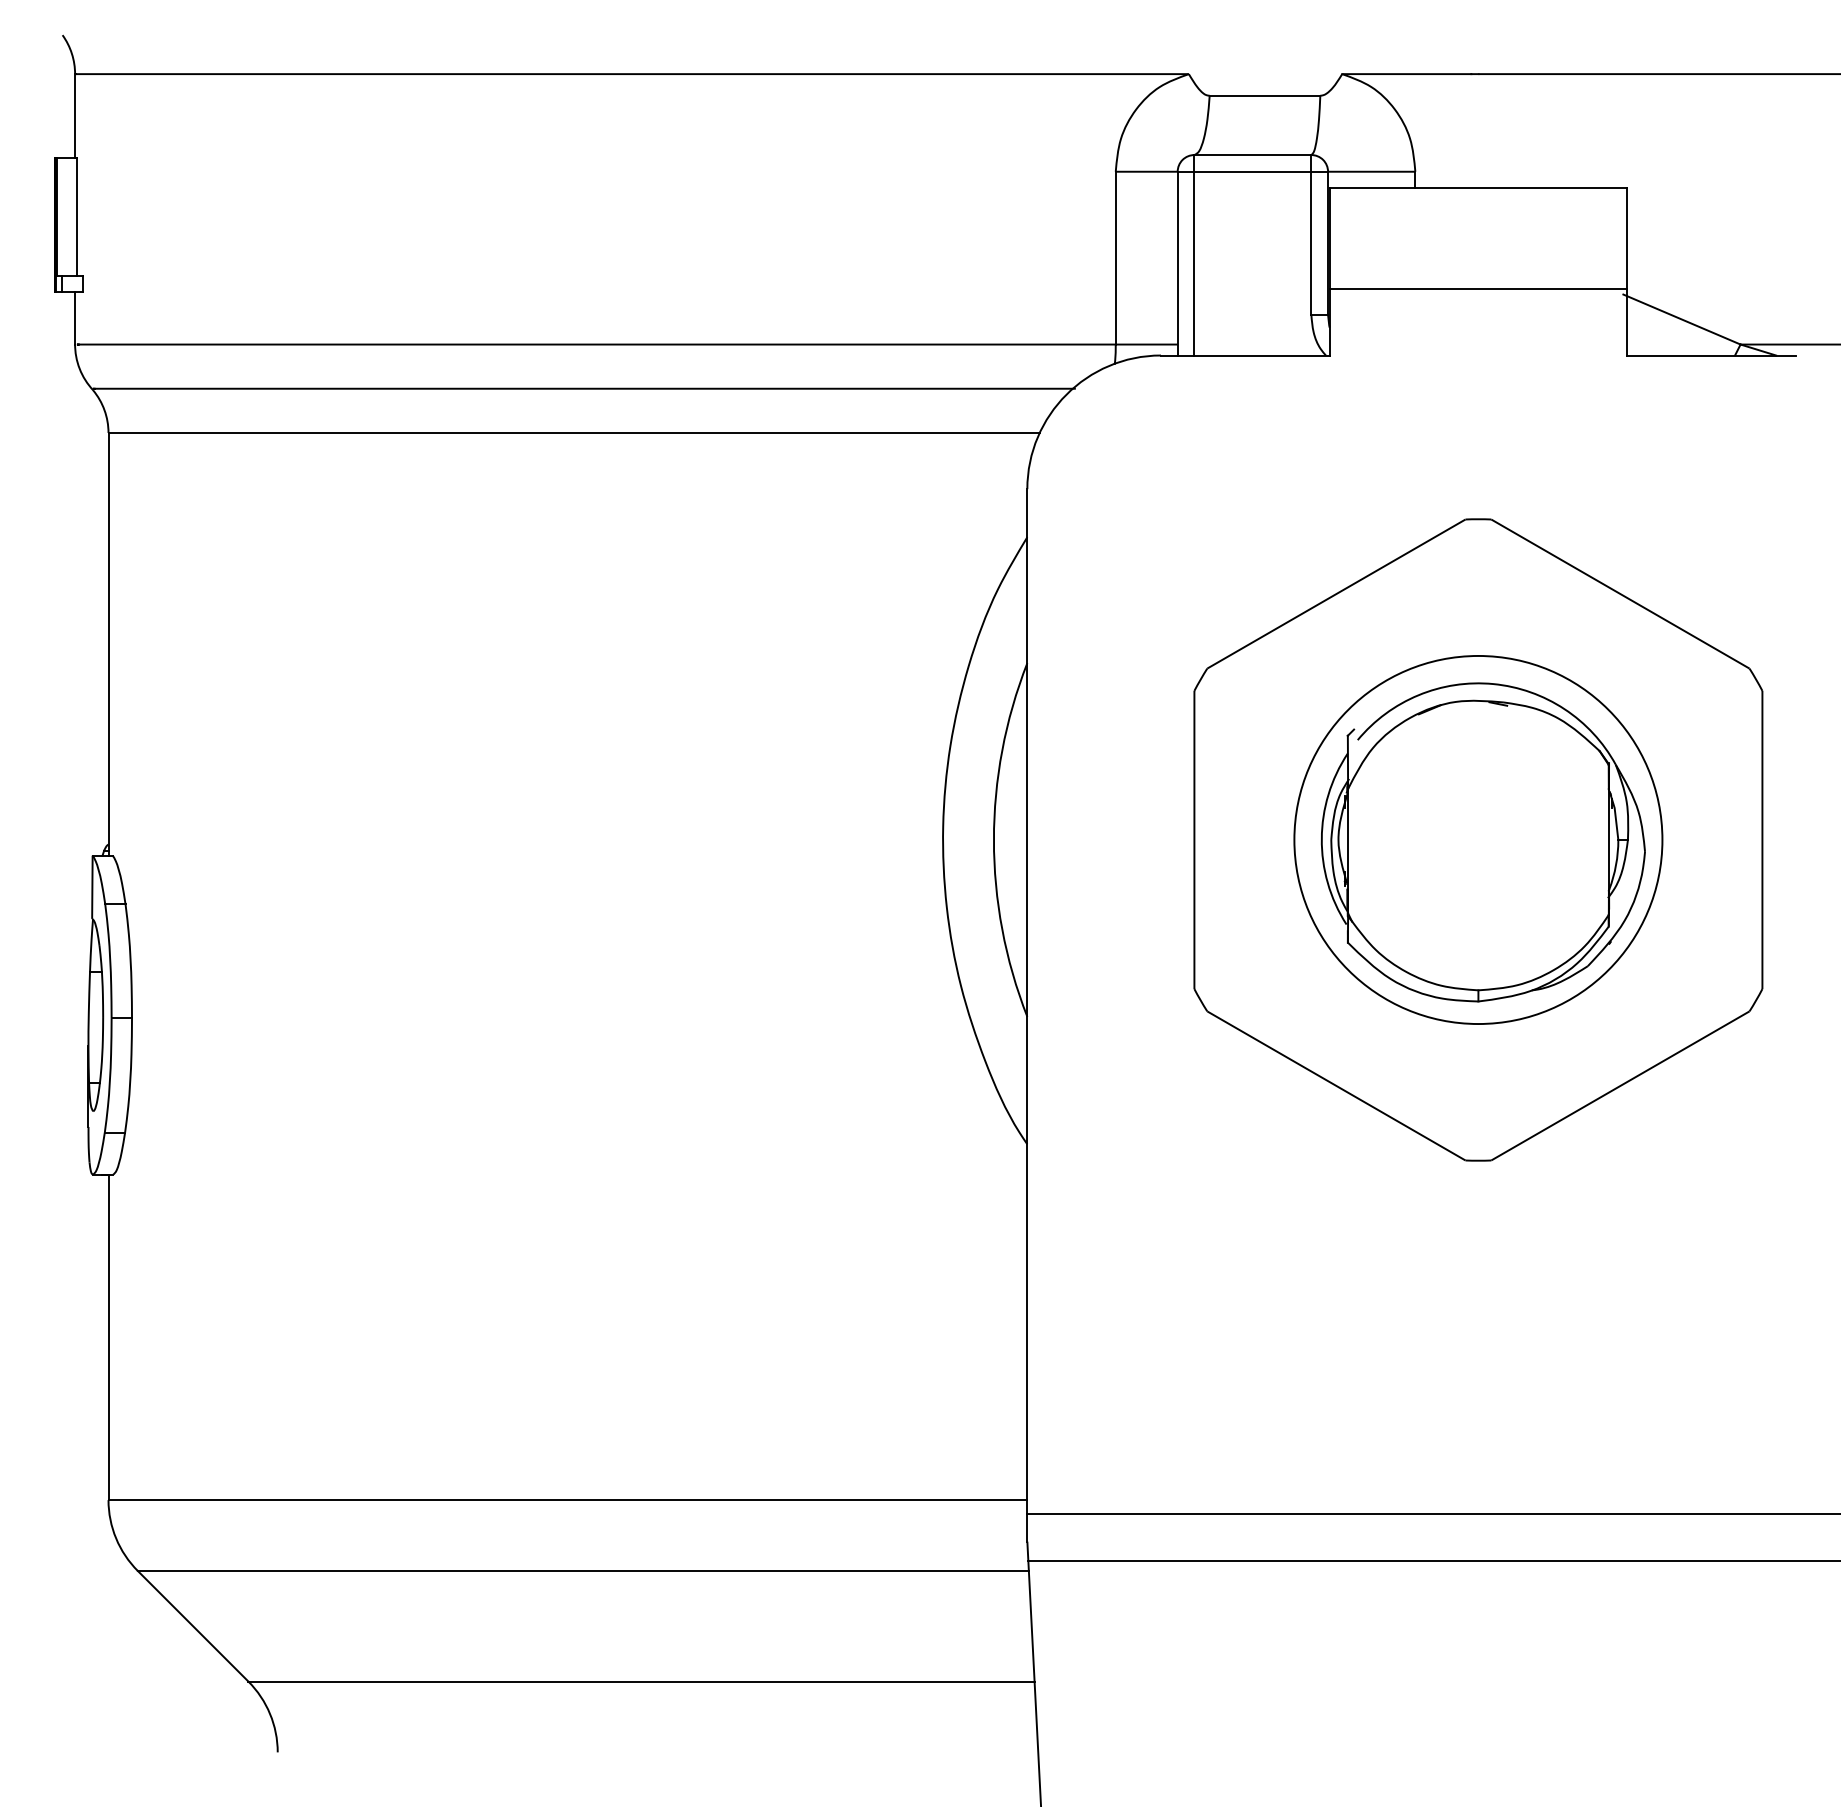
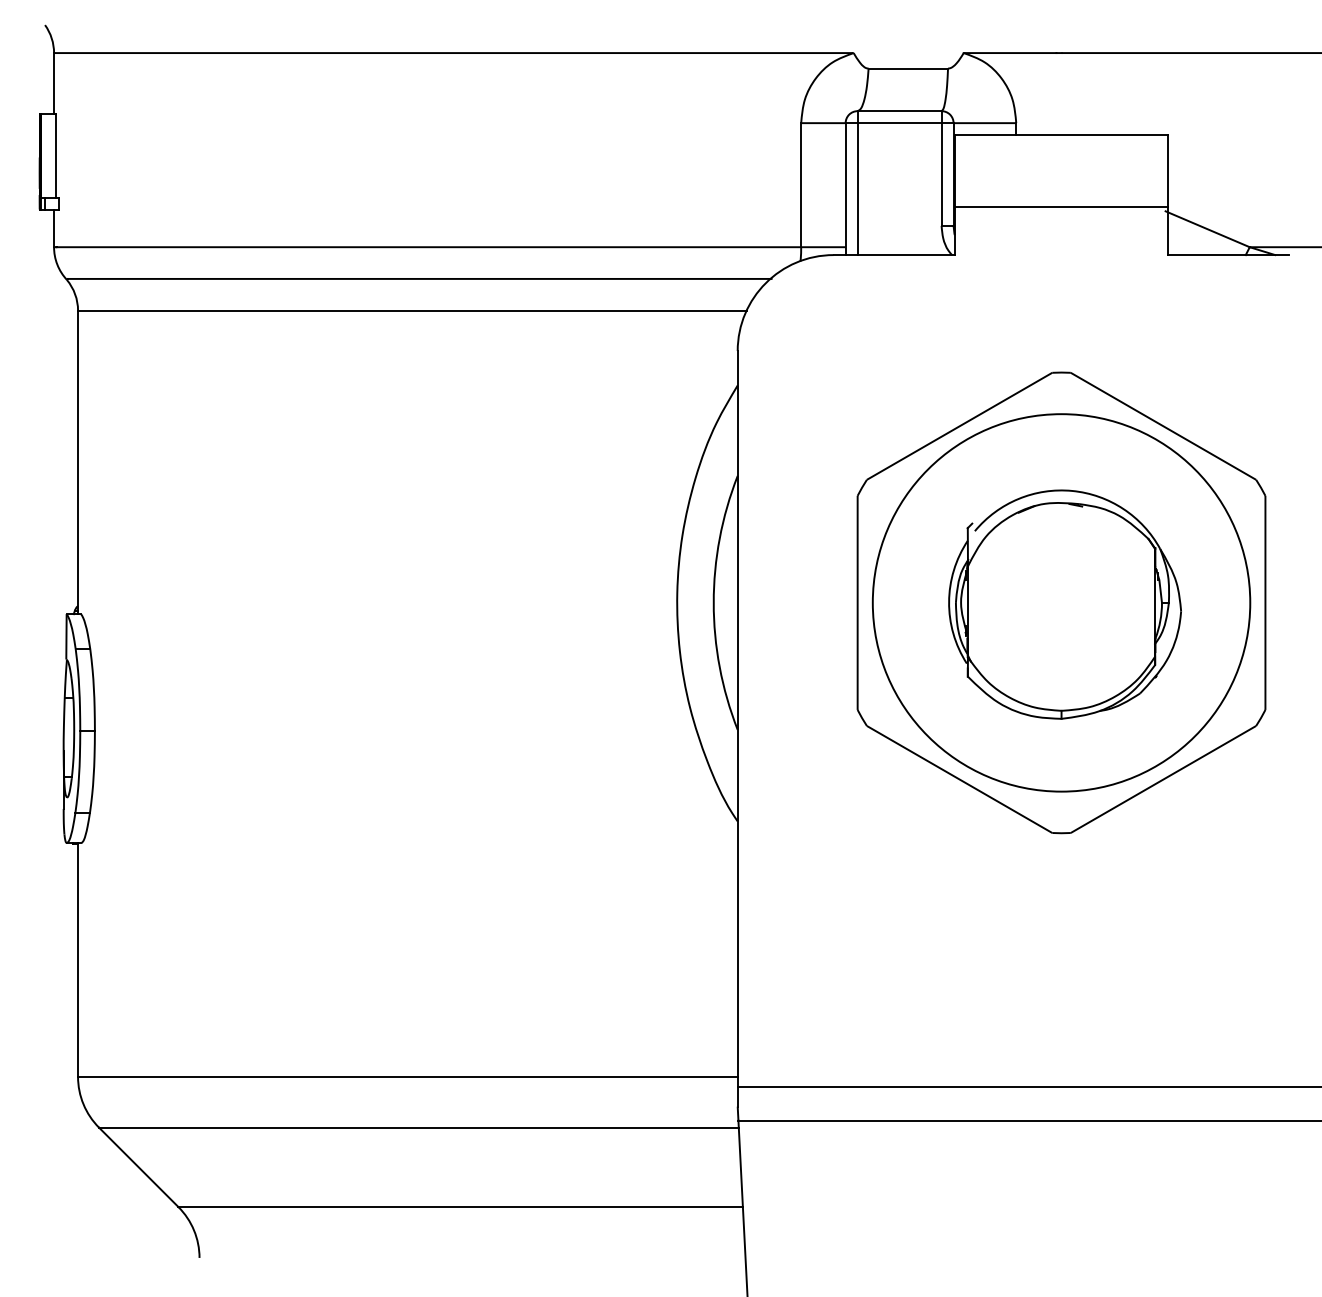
circle: (1478, 839) -> (1061, 602), size x1.43

